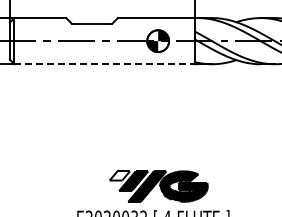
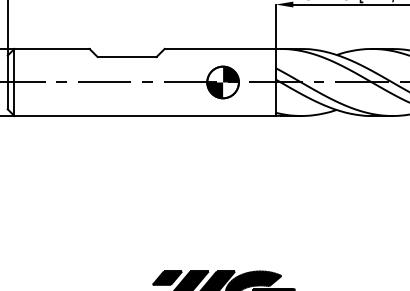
line: (105, 64) -> (146, 116), dashed -> solid
fill: (119, 175) -> (166, 277), added

